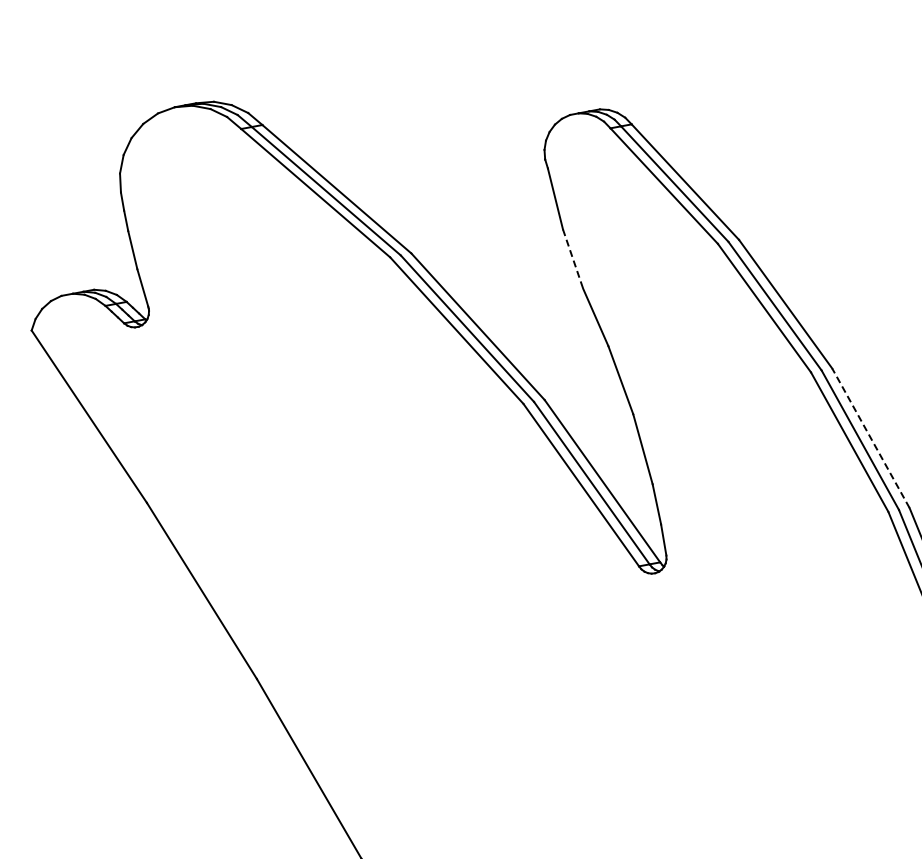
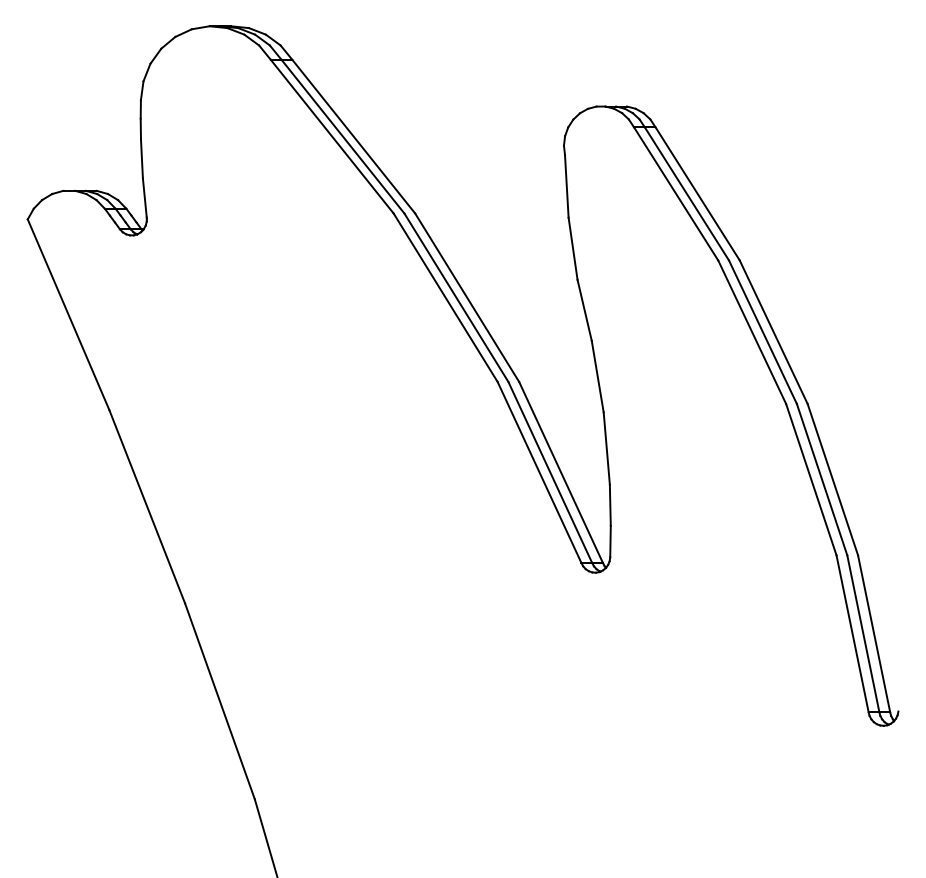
line: (573, 259) -> (573, 249), dashed -> solid
line: (870, 438) -> (832, 479), dashed -> solid

